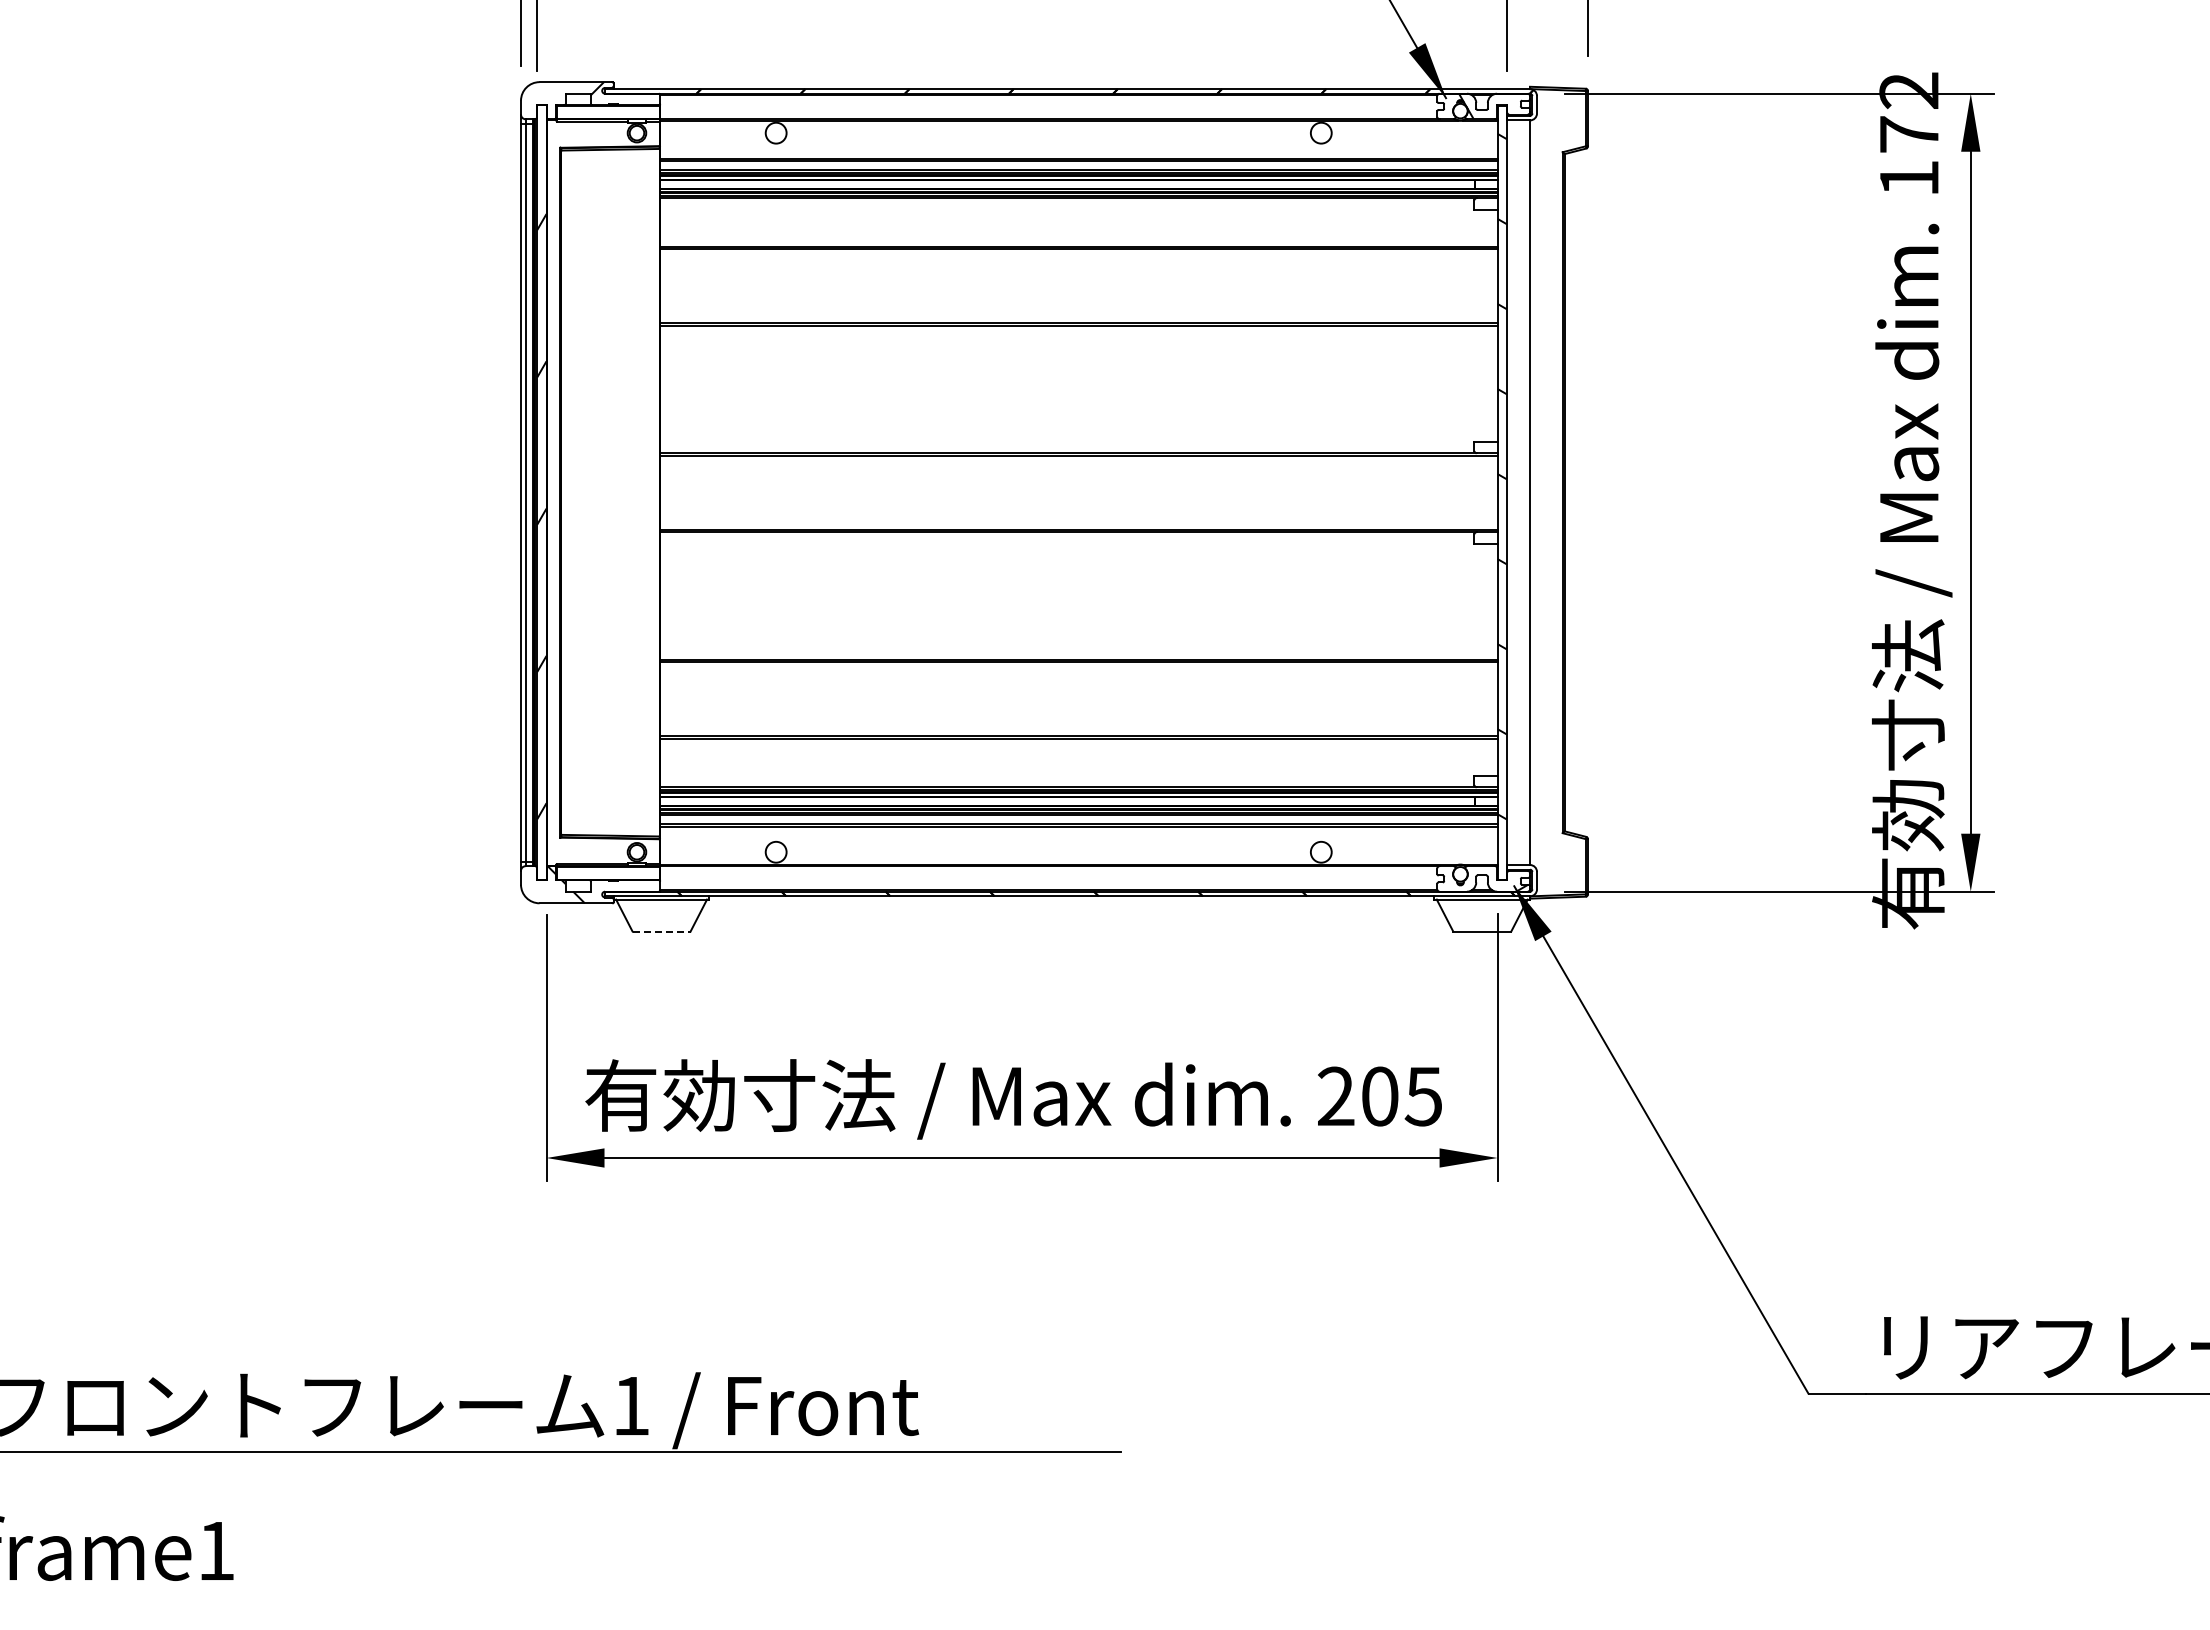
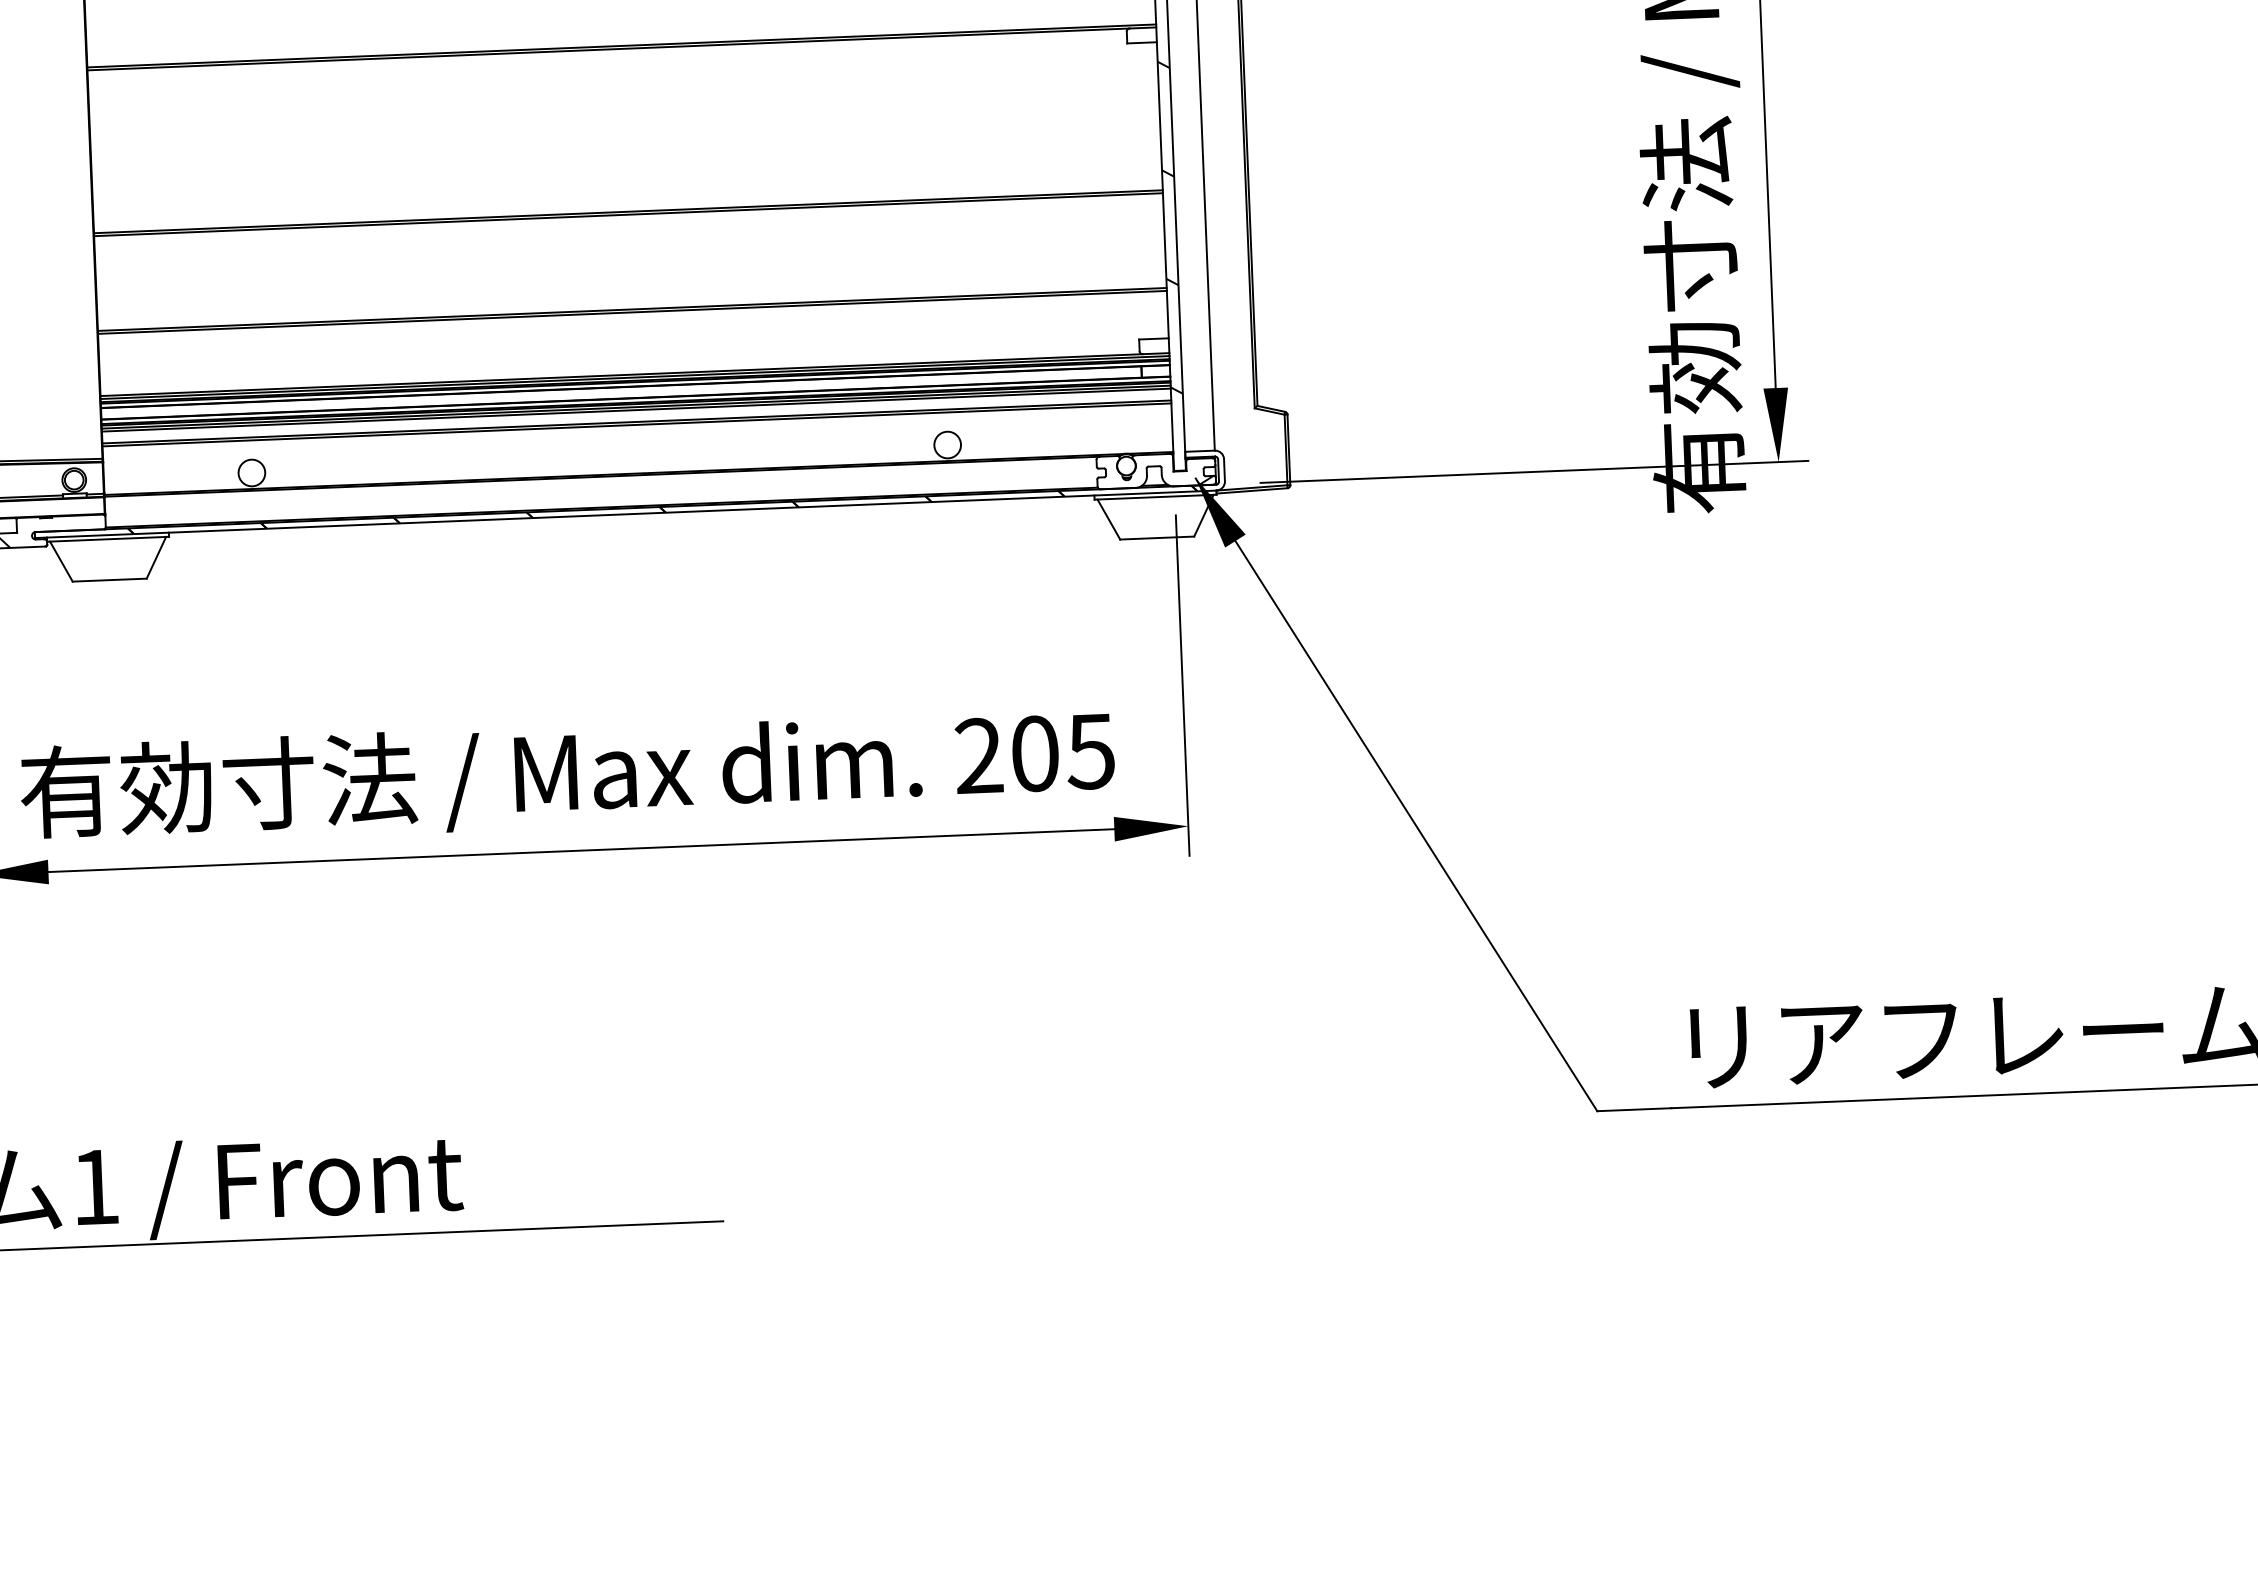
line: (661, 931) -> (109, 580), dashed -> solid

